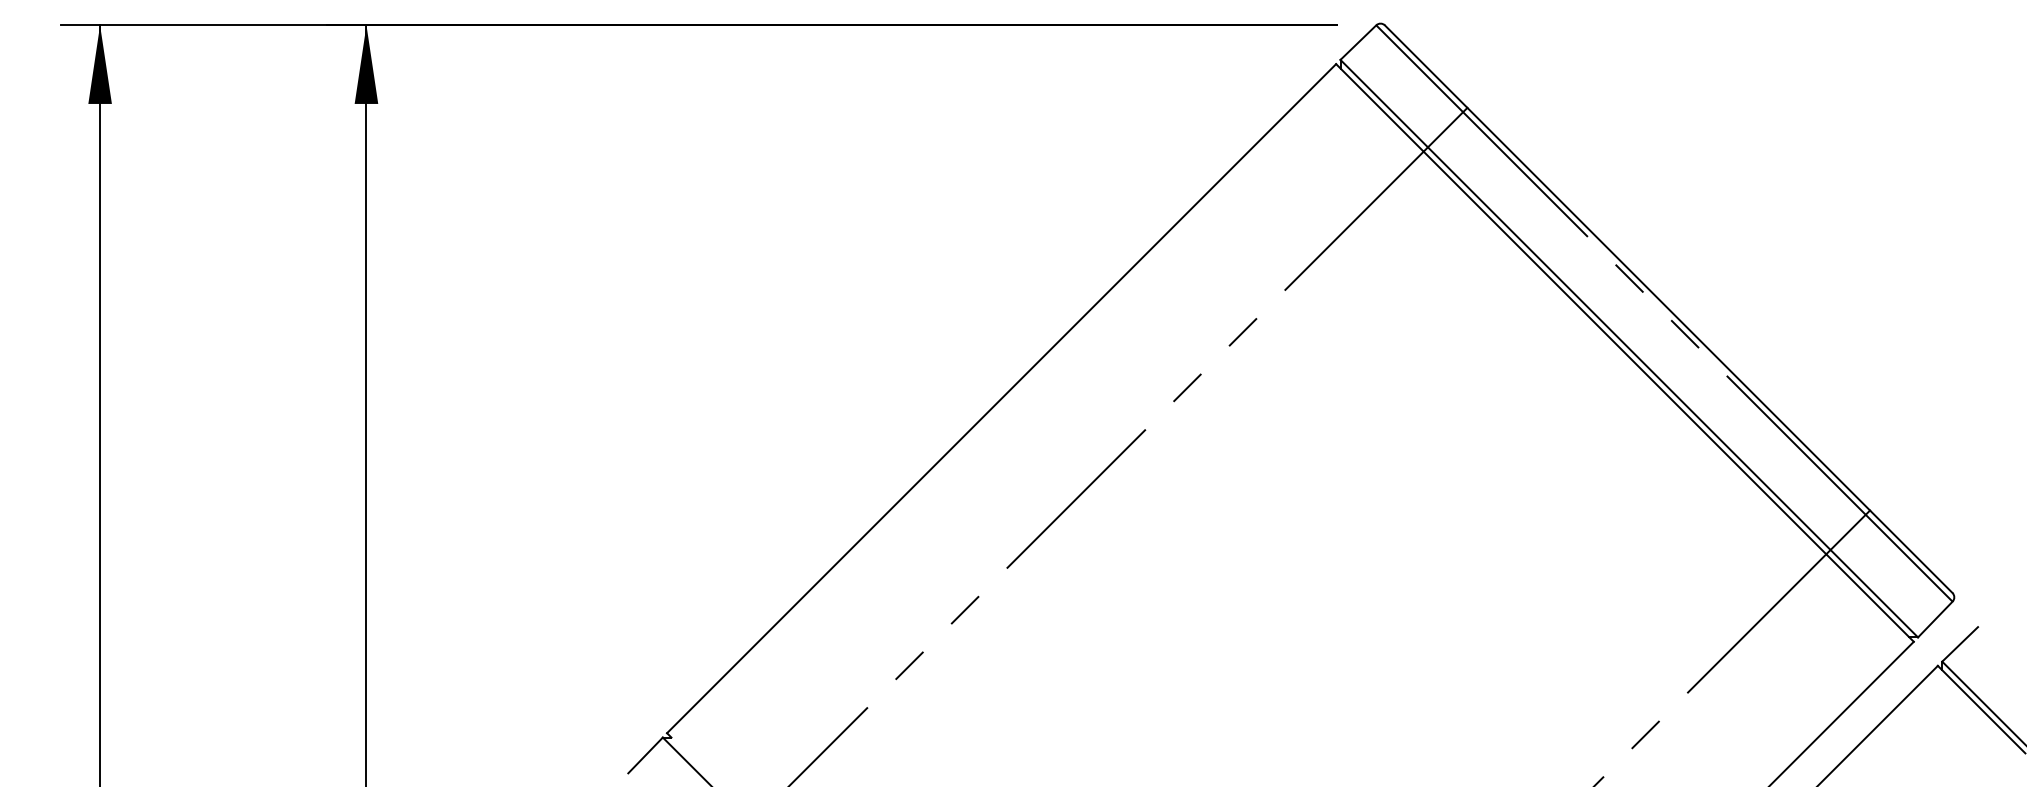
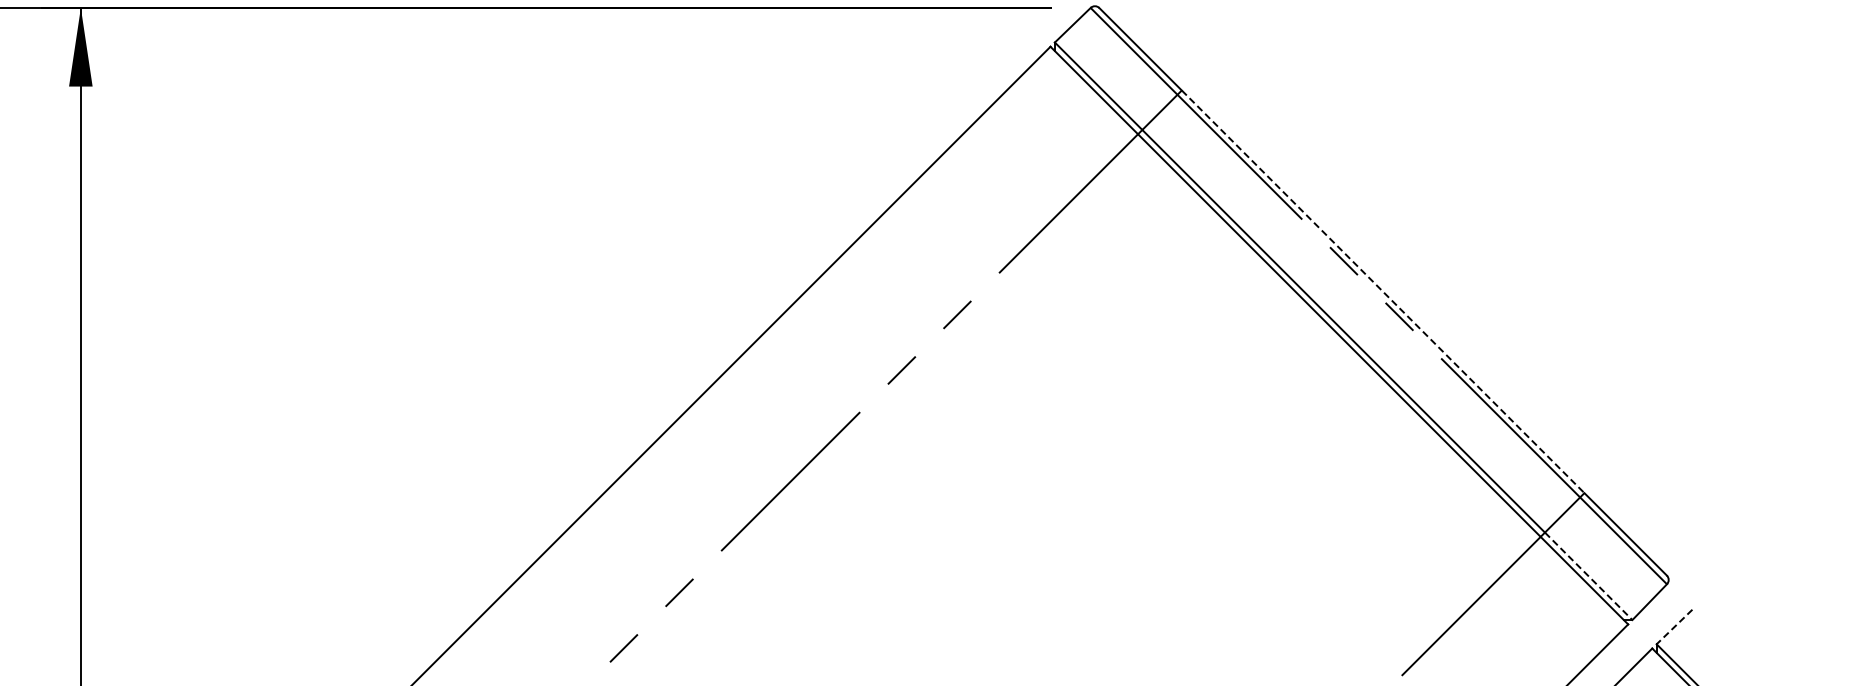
line: (1668, 309) -> (1382, 292), solid -> dashed
line: (1874, 593) -> (1588, 576), solid -> dashed
line: (1960, 644) -> (1674, 627), solid -> dashed

